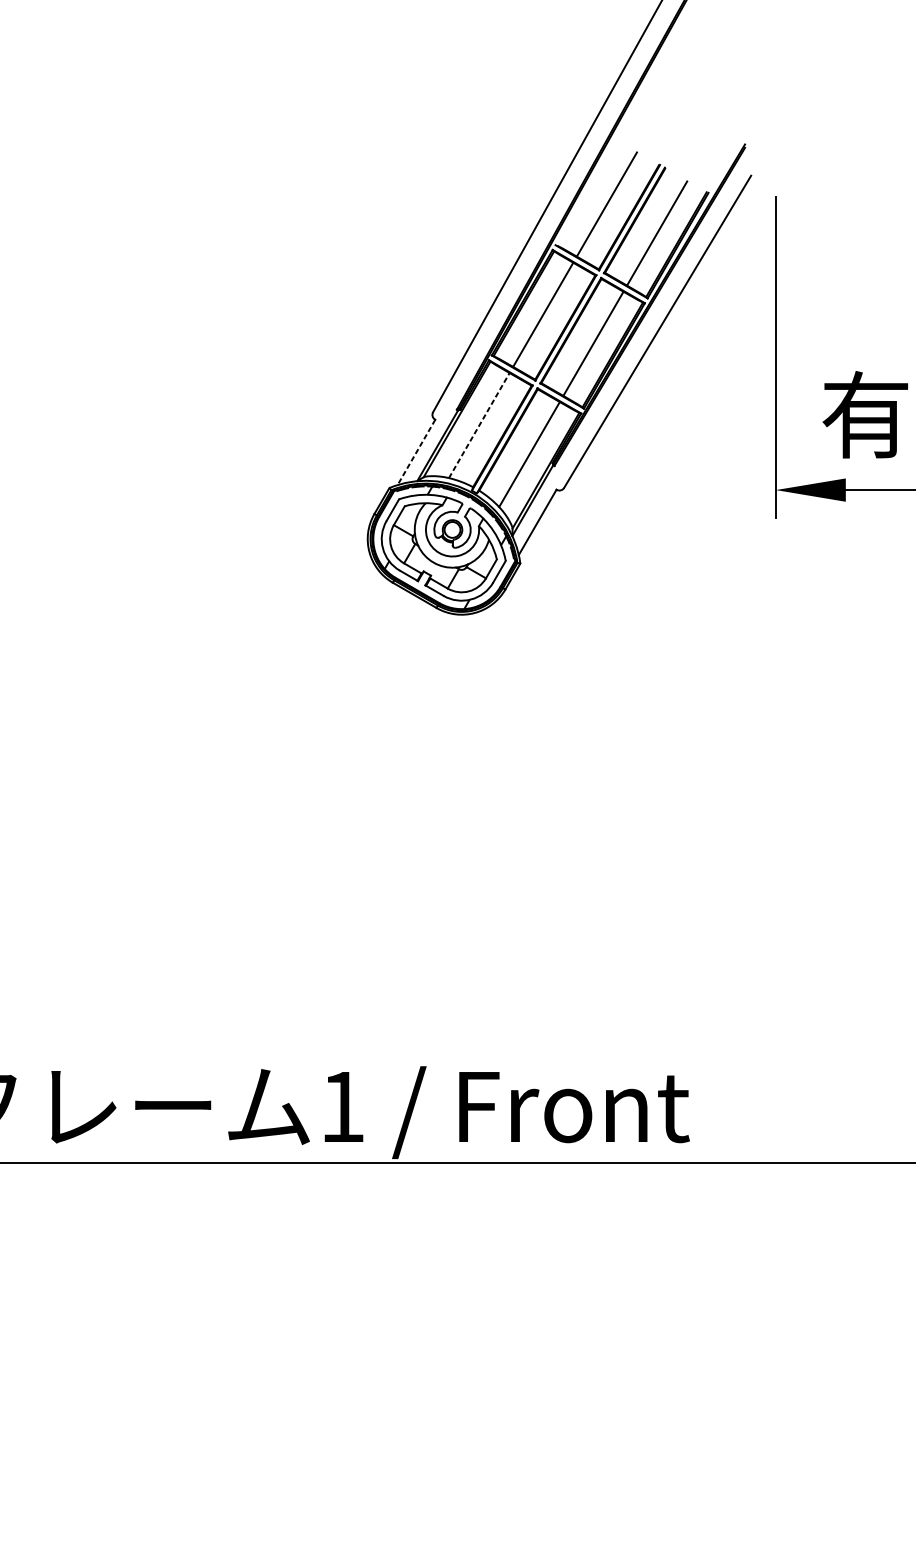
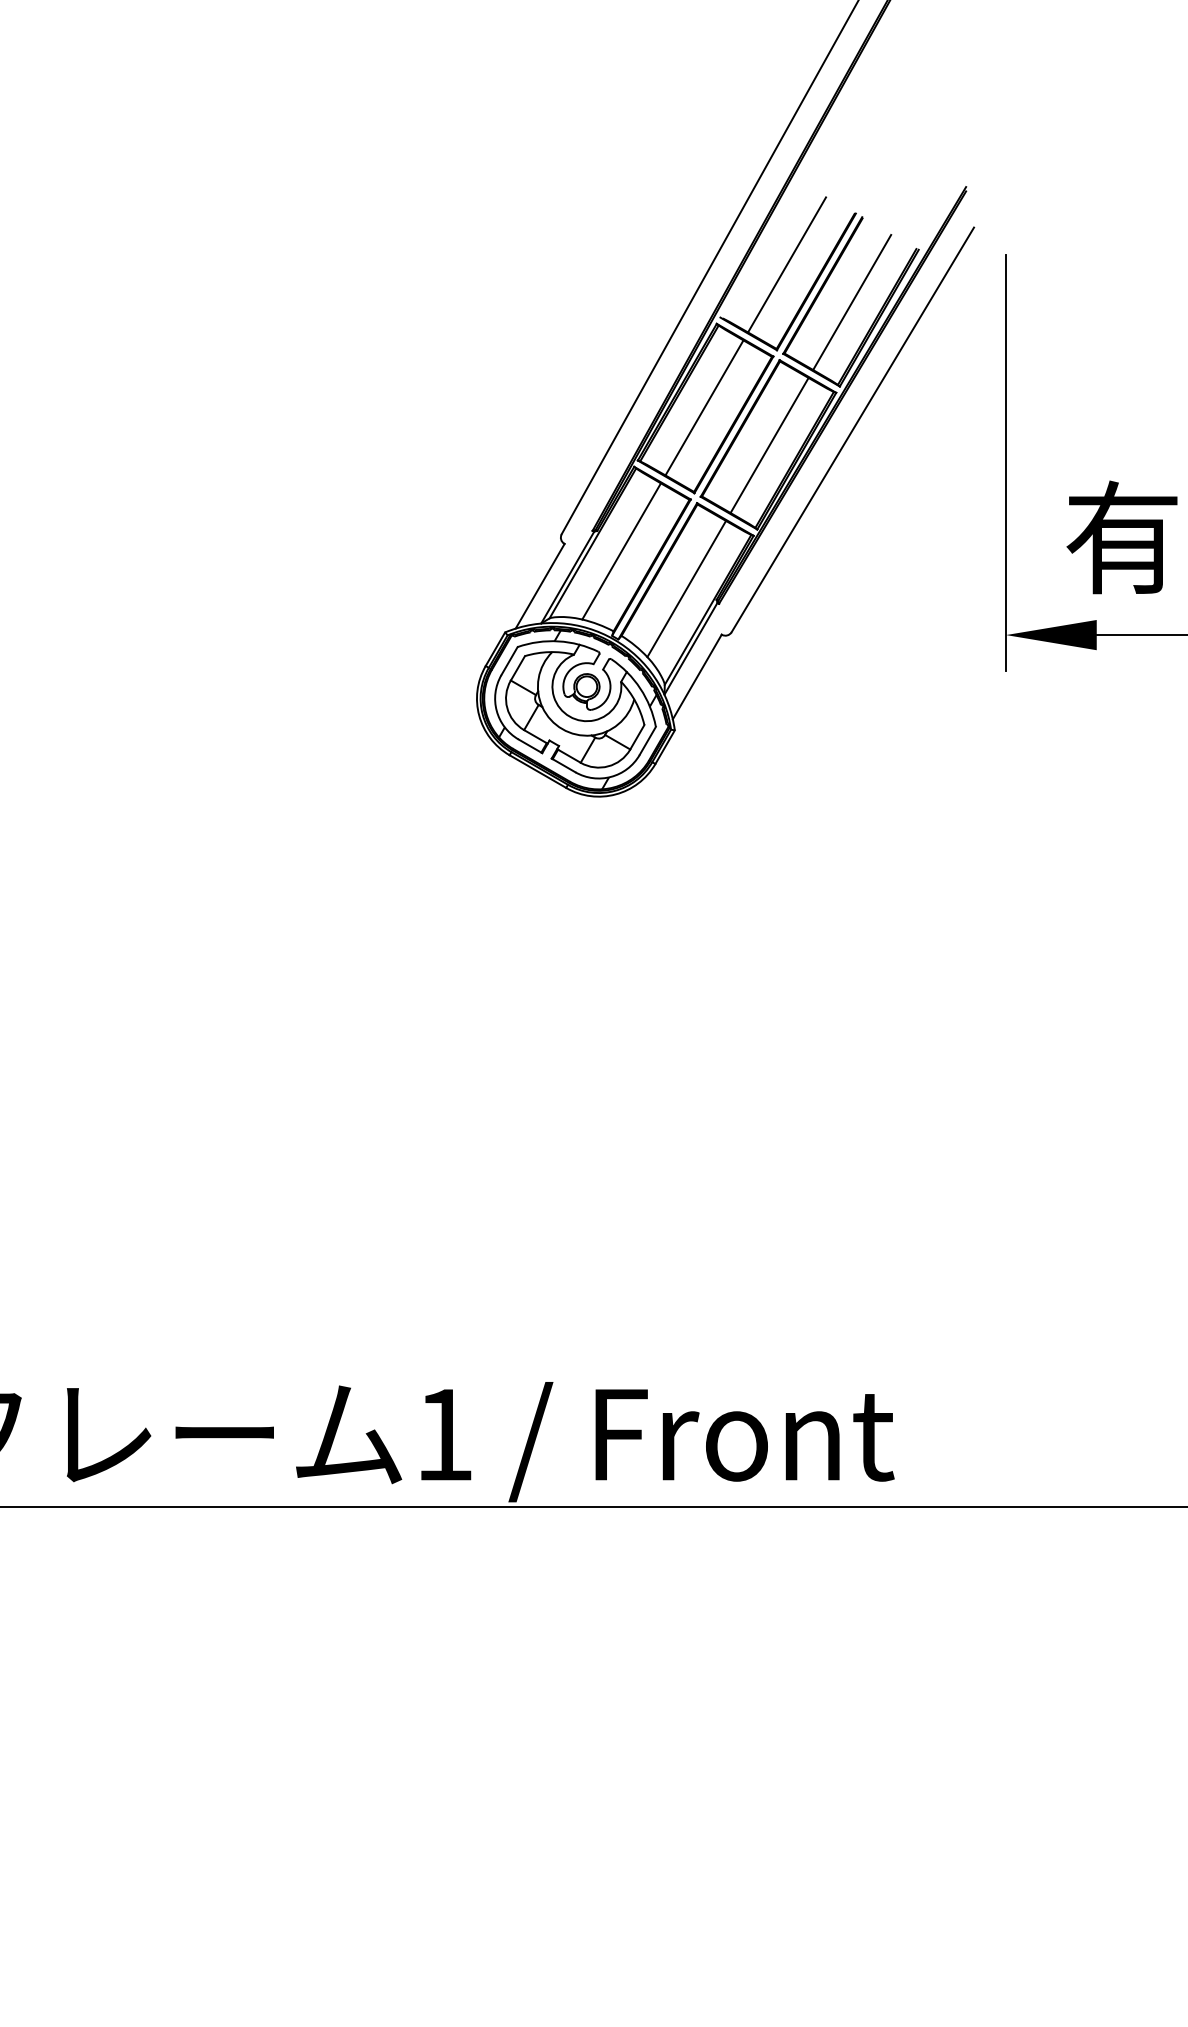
line: (479, 425) -> (621, 551), dashed -> solid
line: (416, 452) -> (540, 586), dashed -> solid

